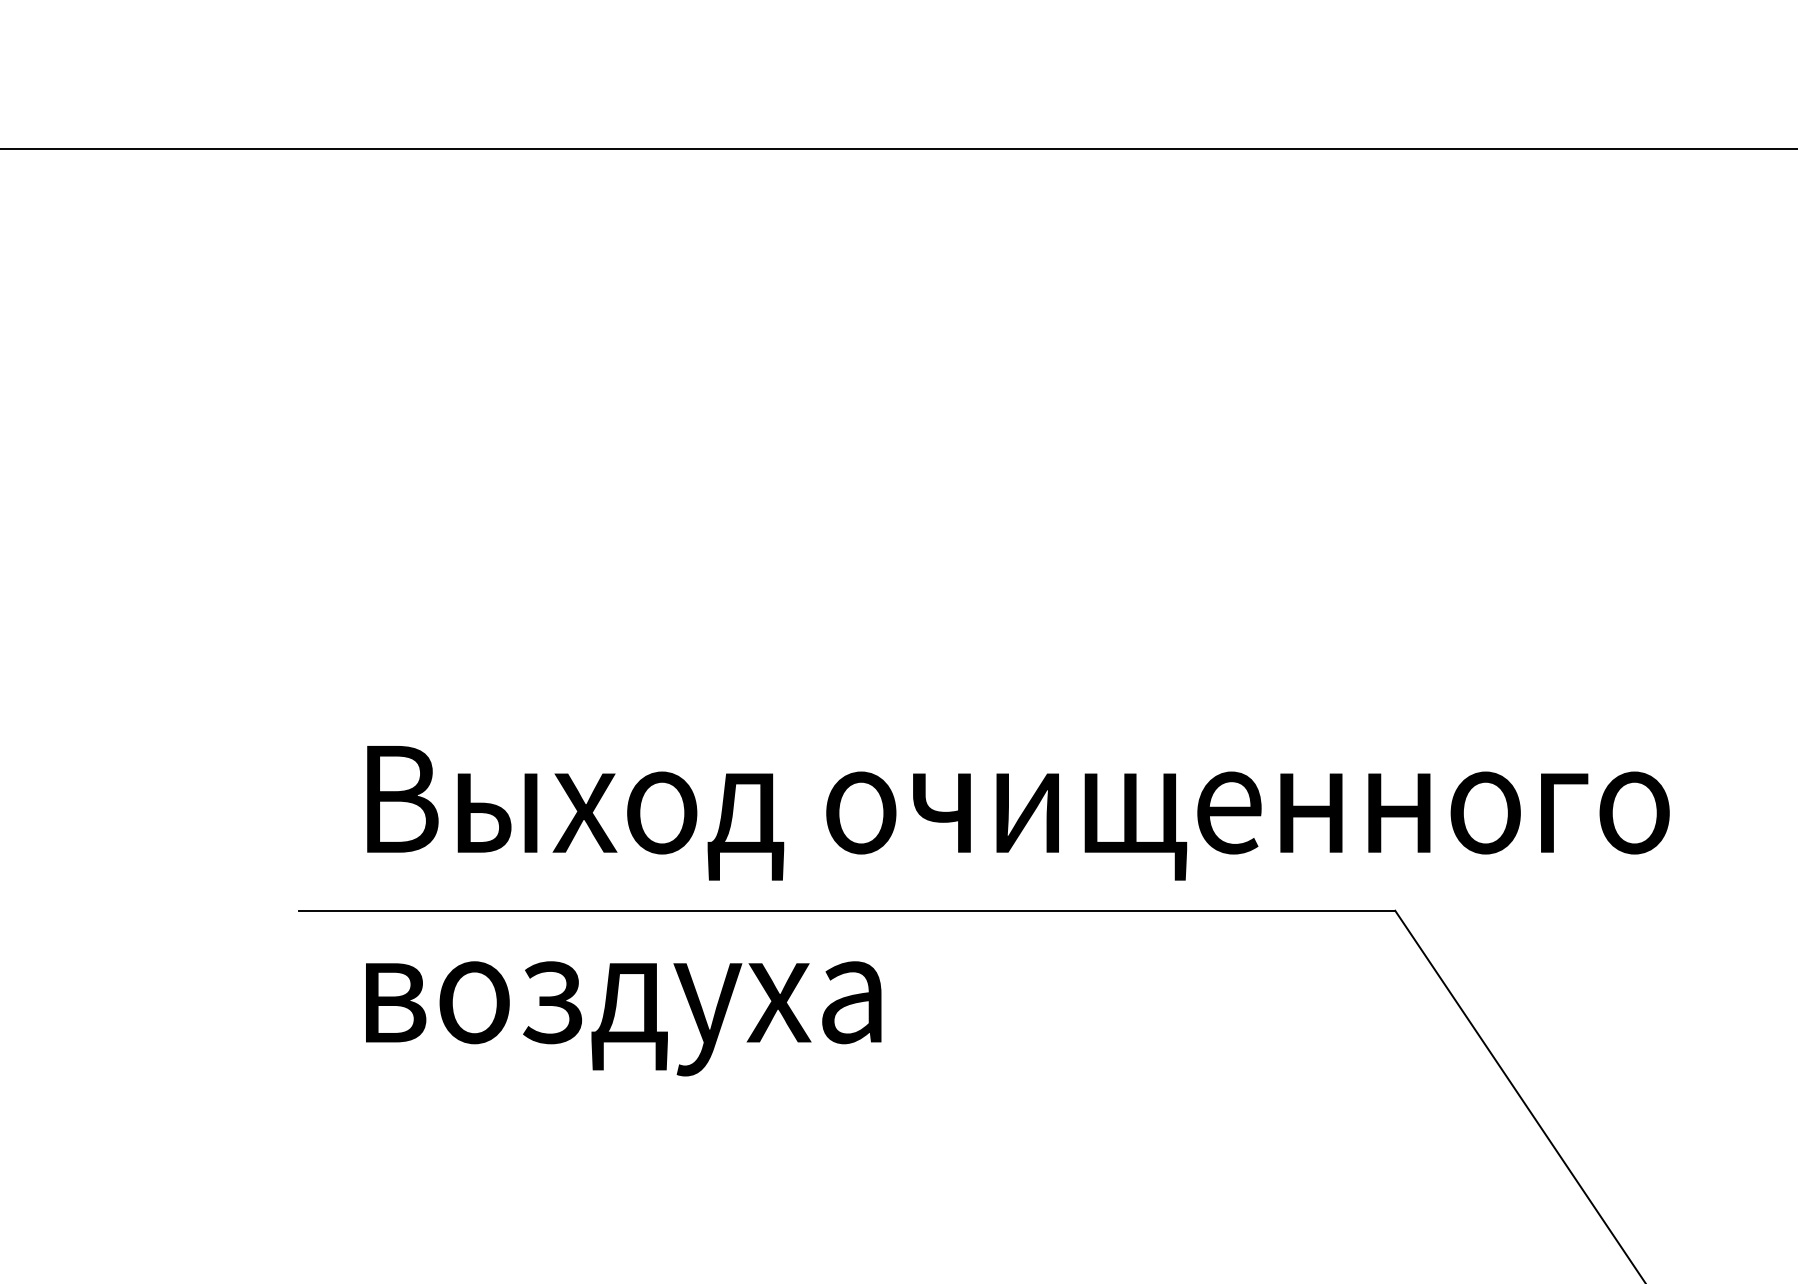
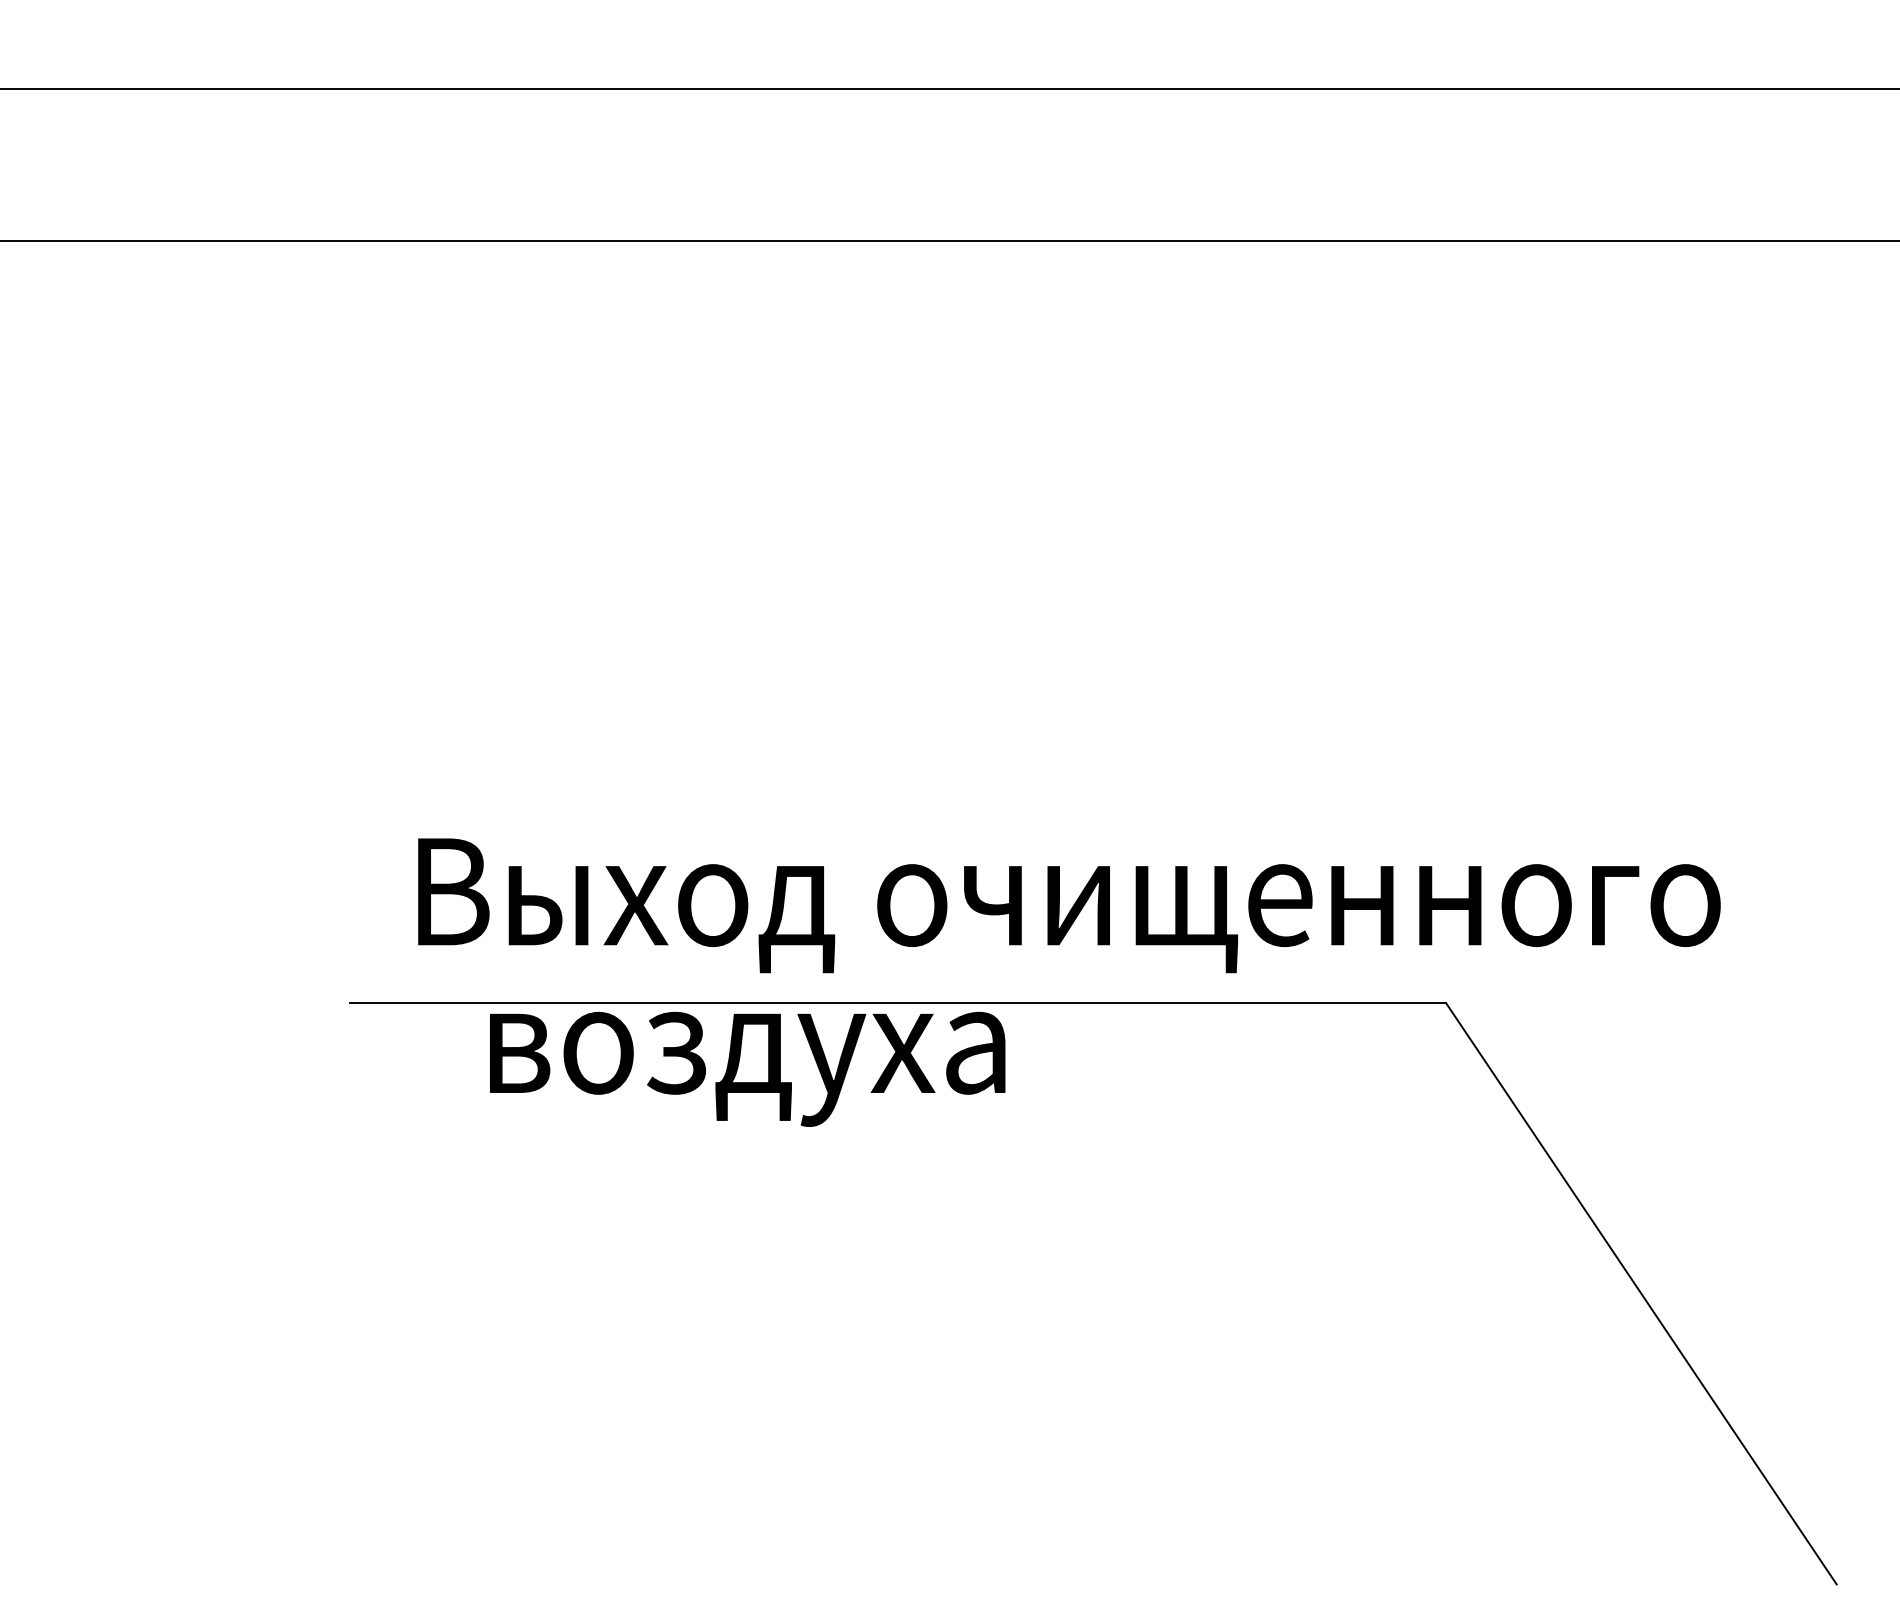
text: (623, 1017) -> (747, 1068), moved

